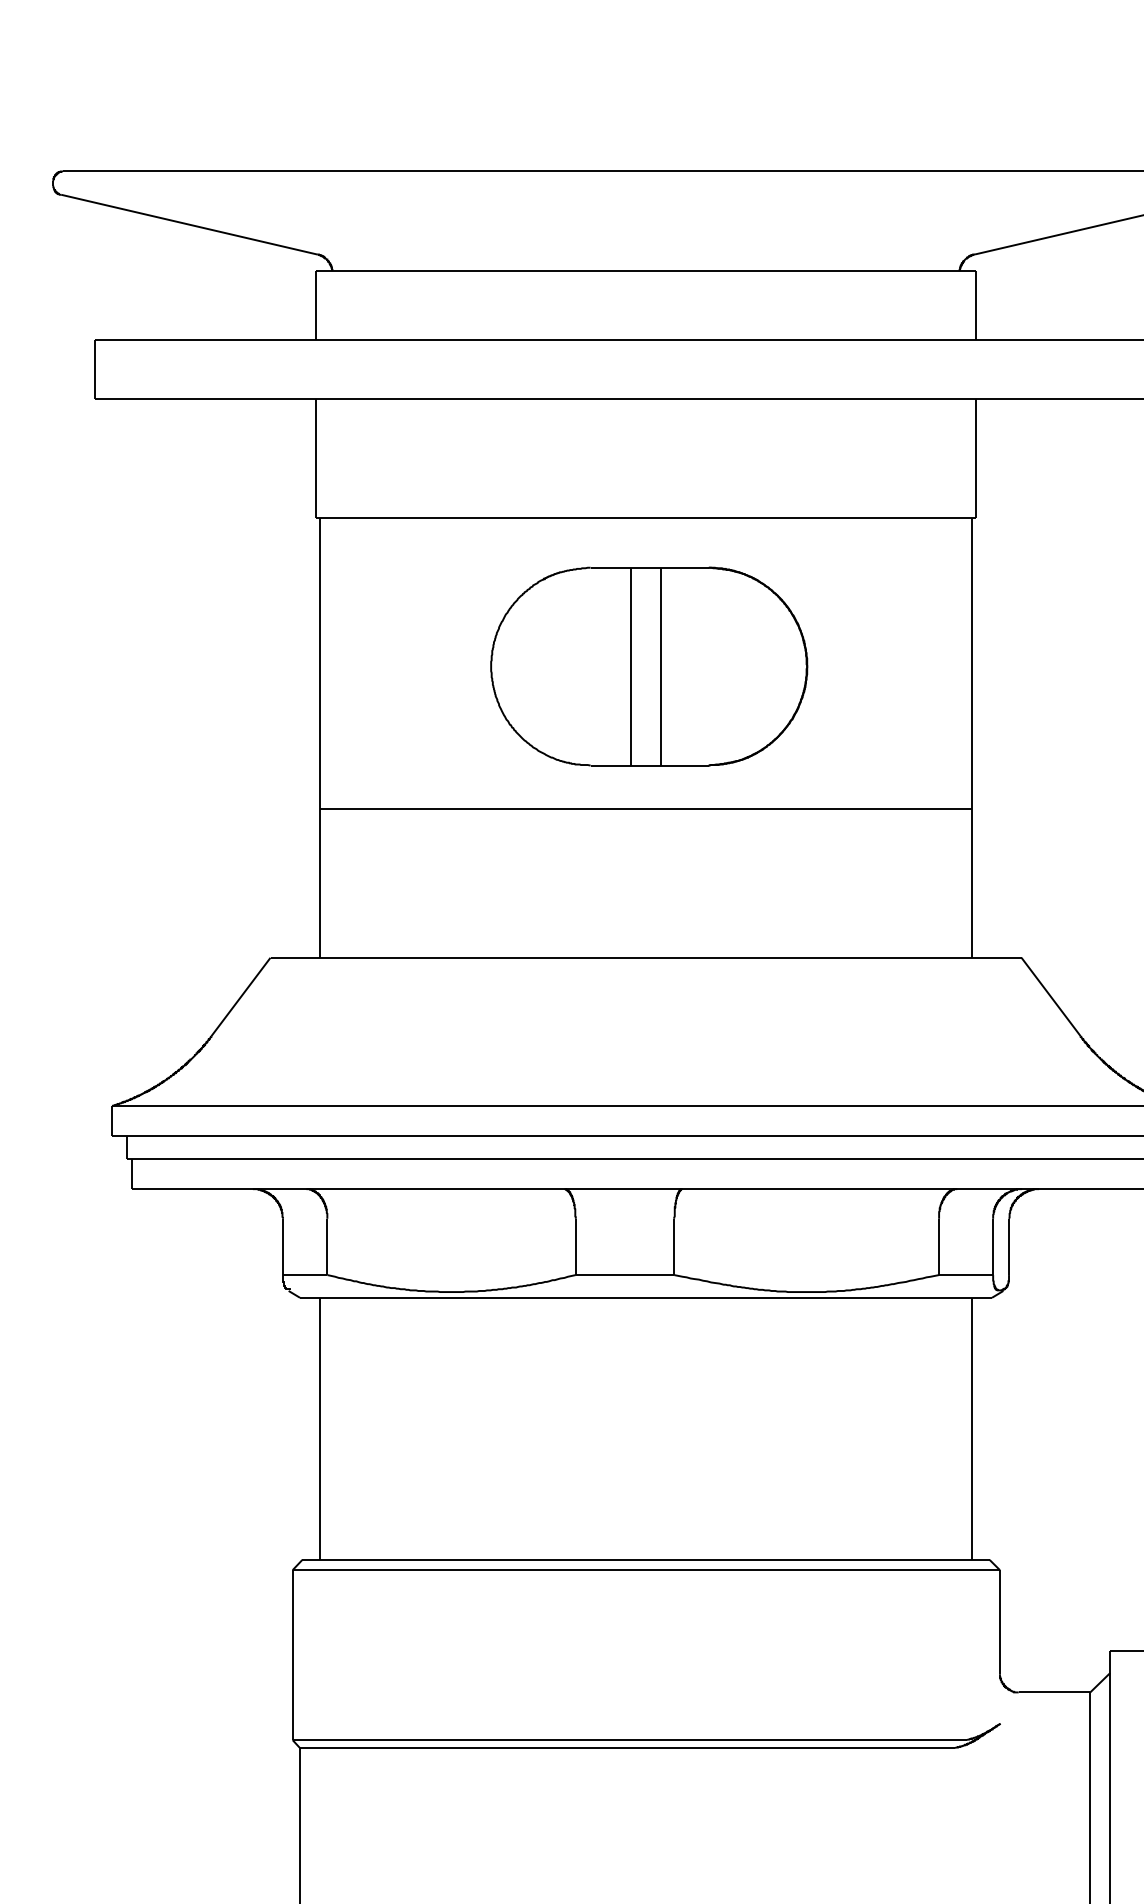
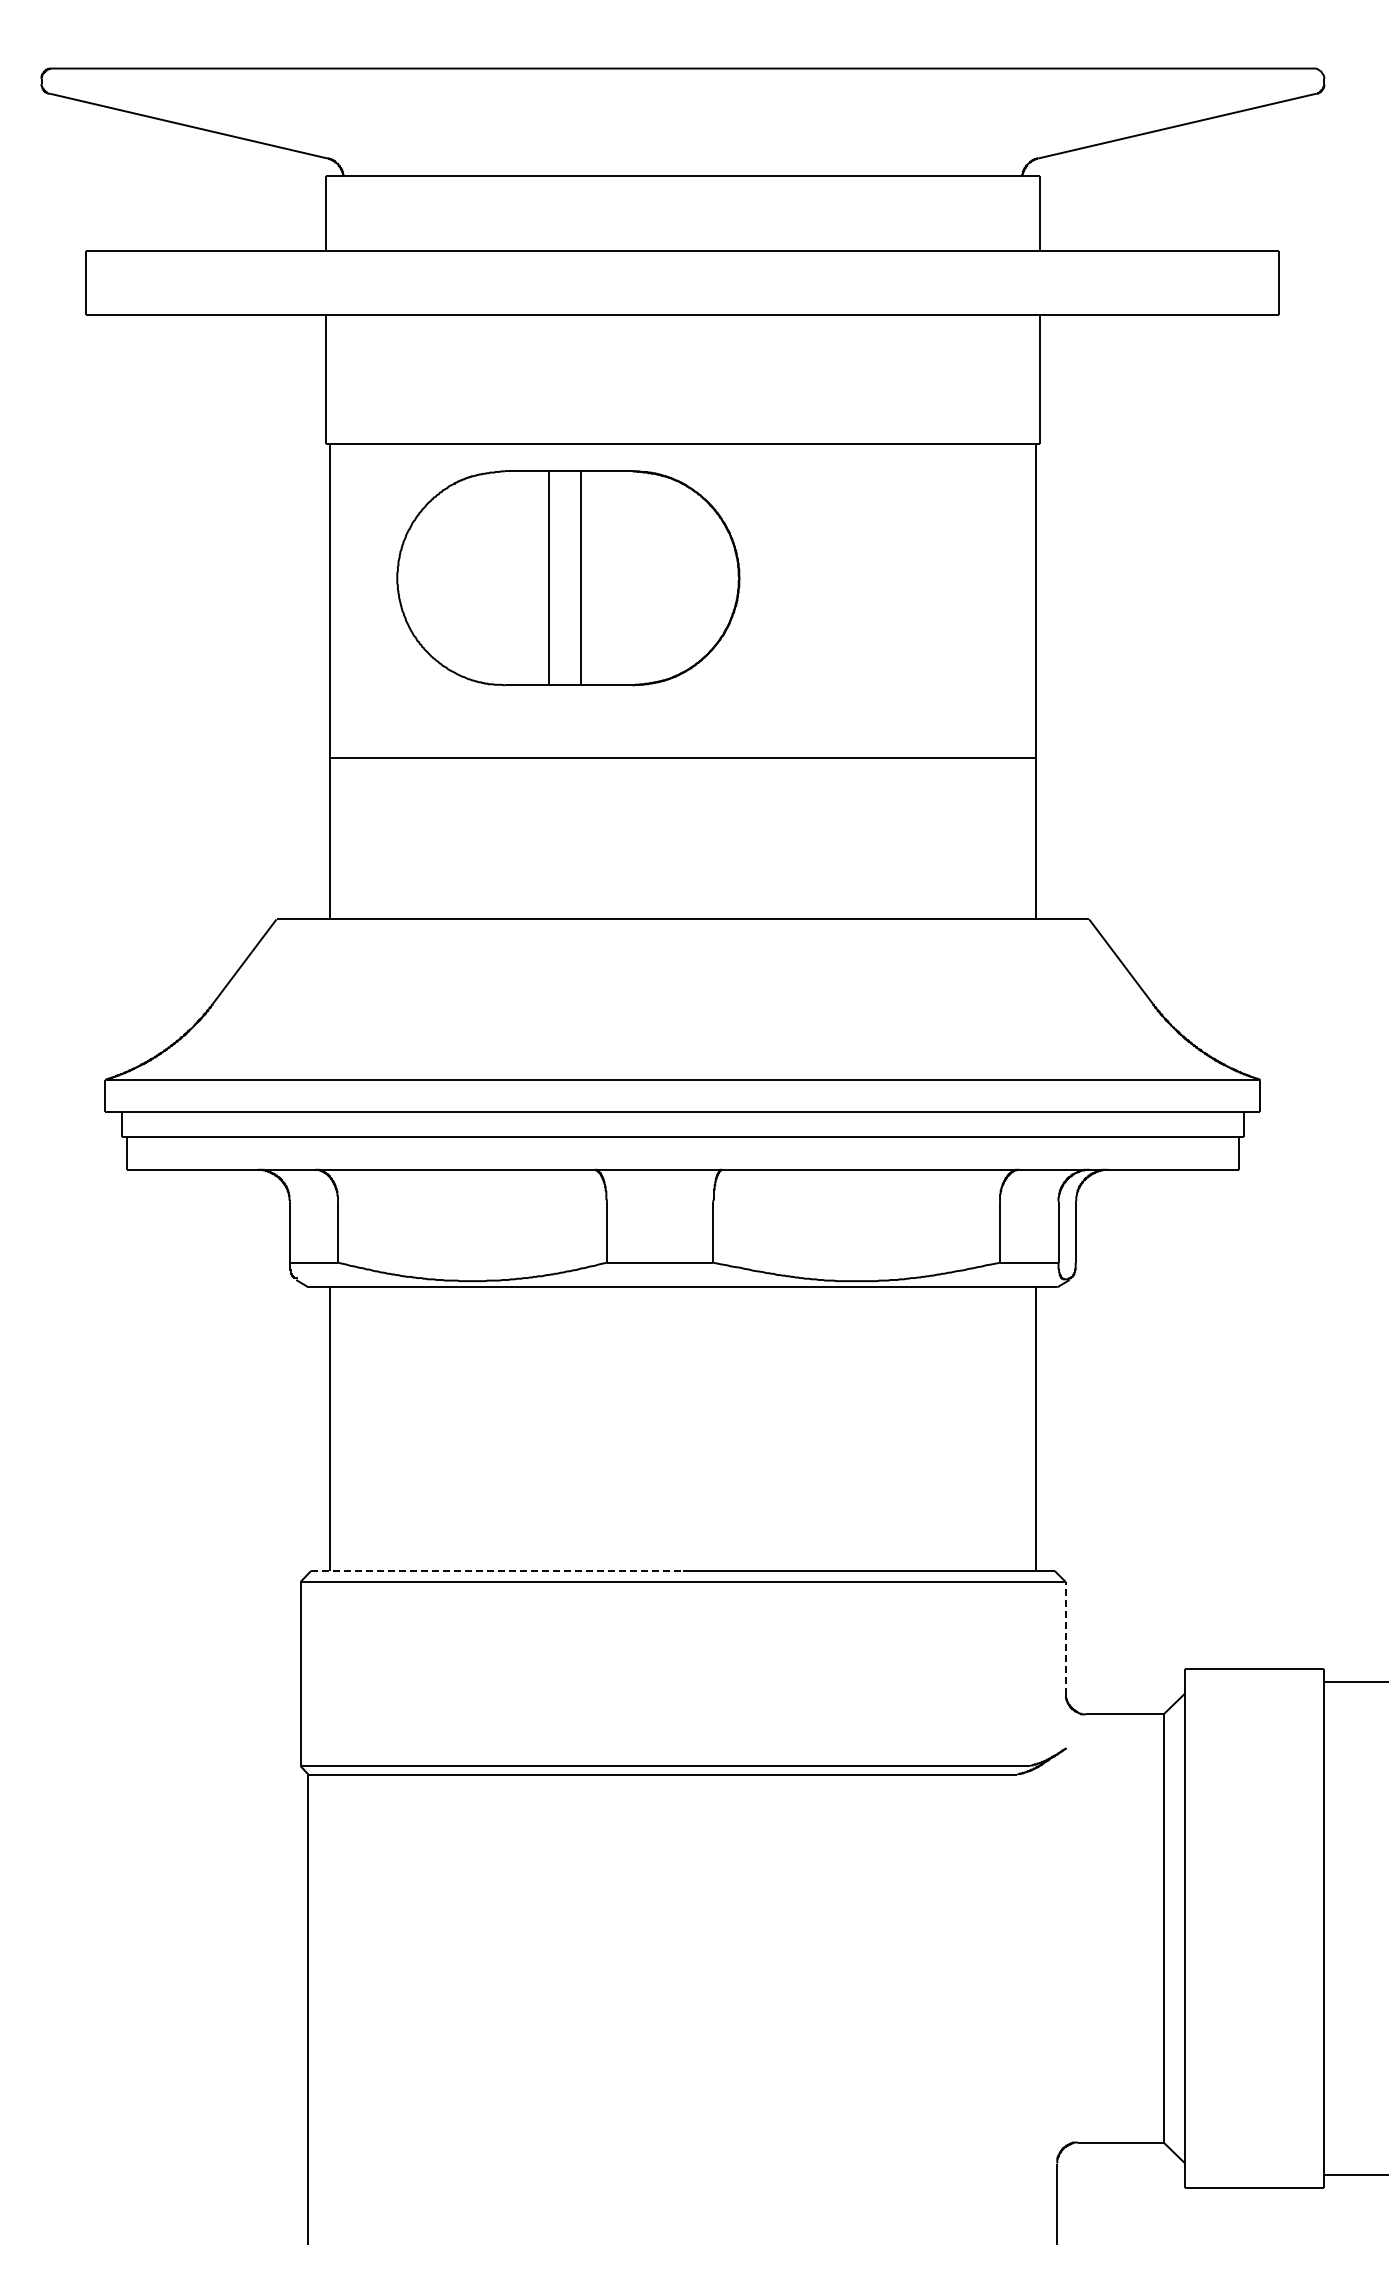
part: (649, 666) -> (568, 578), moved
line: (474, 1560) -> (497, 1571), solid -> dashed
line: (999, 1621) -> (1065, 1637), solid -> dashed

